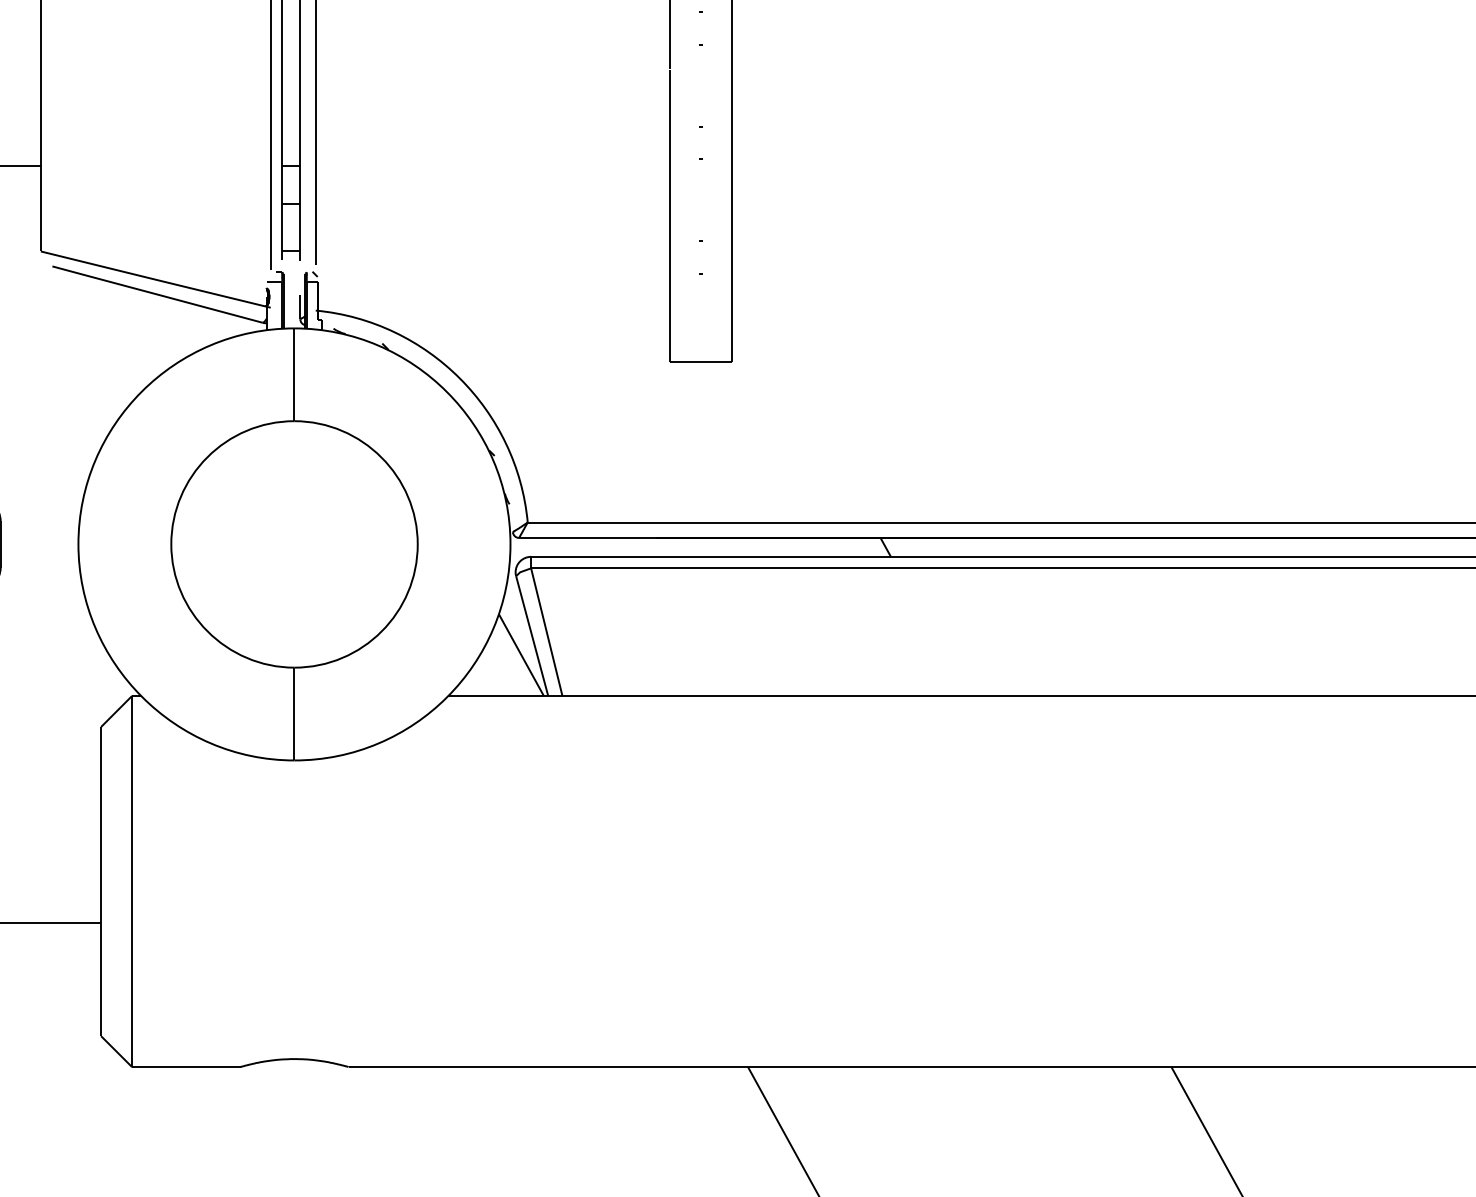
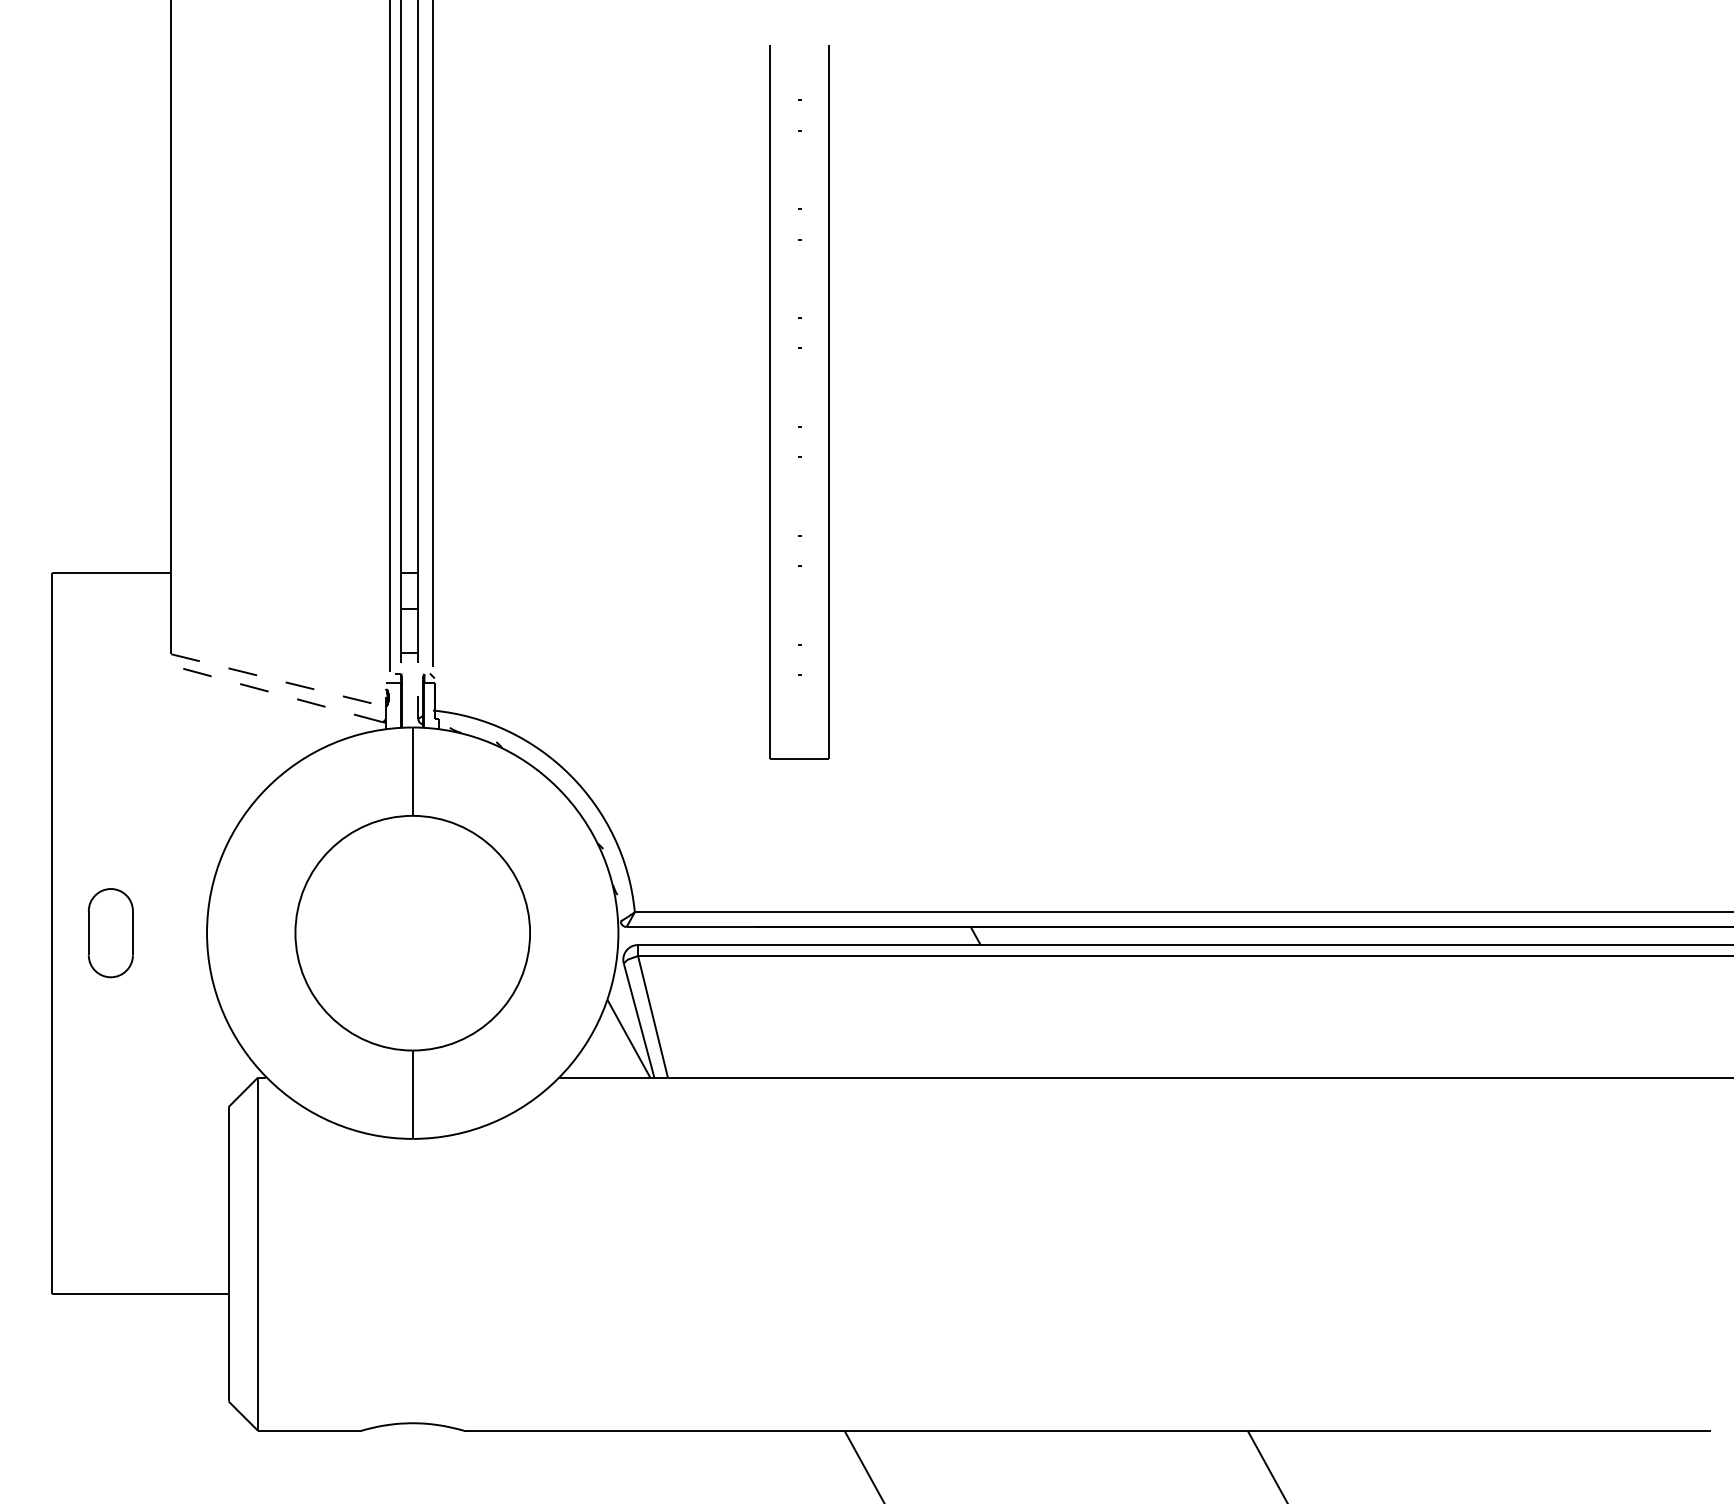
line: (155, 280) -> (280, 681), solid -> dashed
line: (156, 294) -> (281, 695), solid -> dashed

